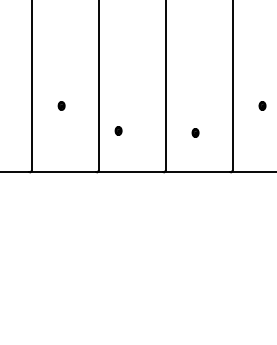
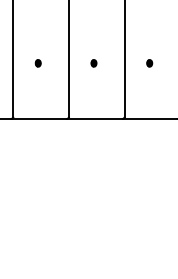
part: (118, 130) -> (38, 62), moved
part: (195, 132) -> (93, 62), moved

